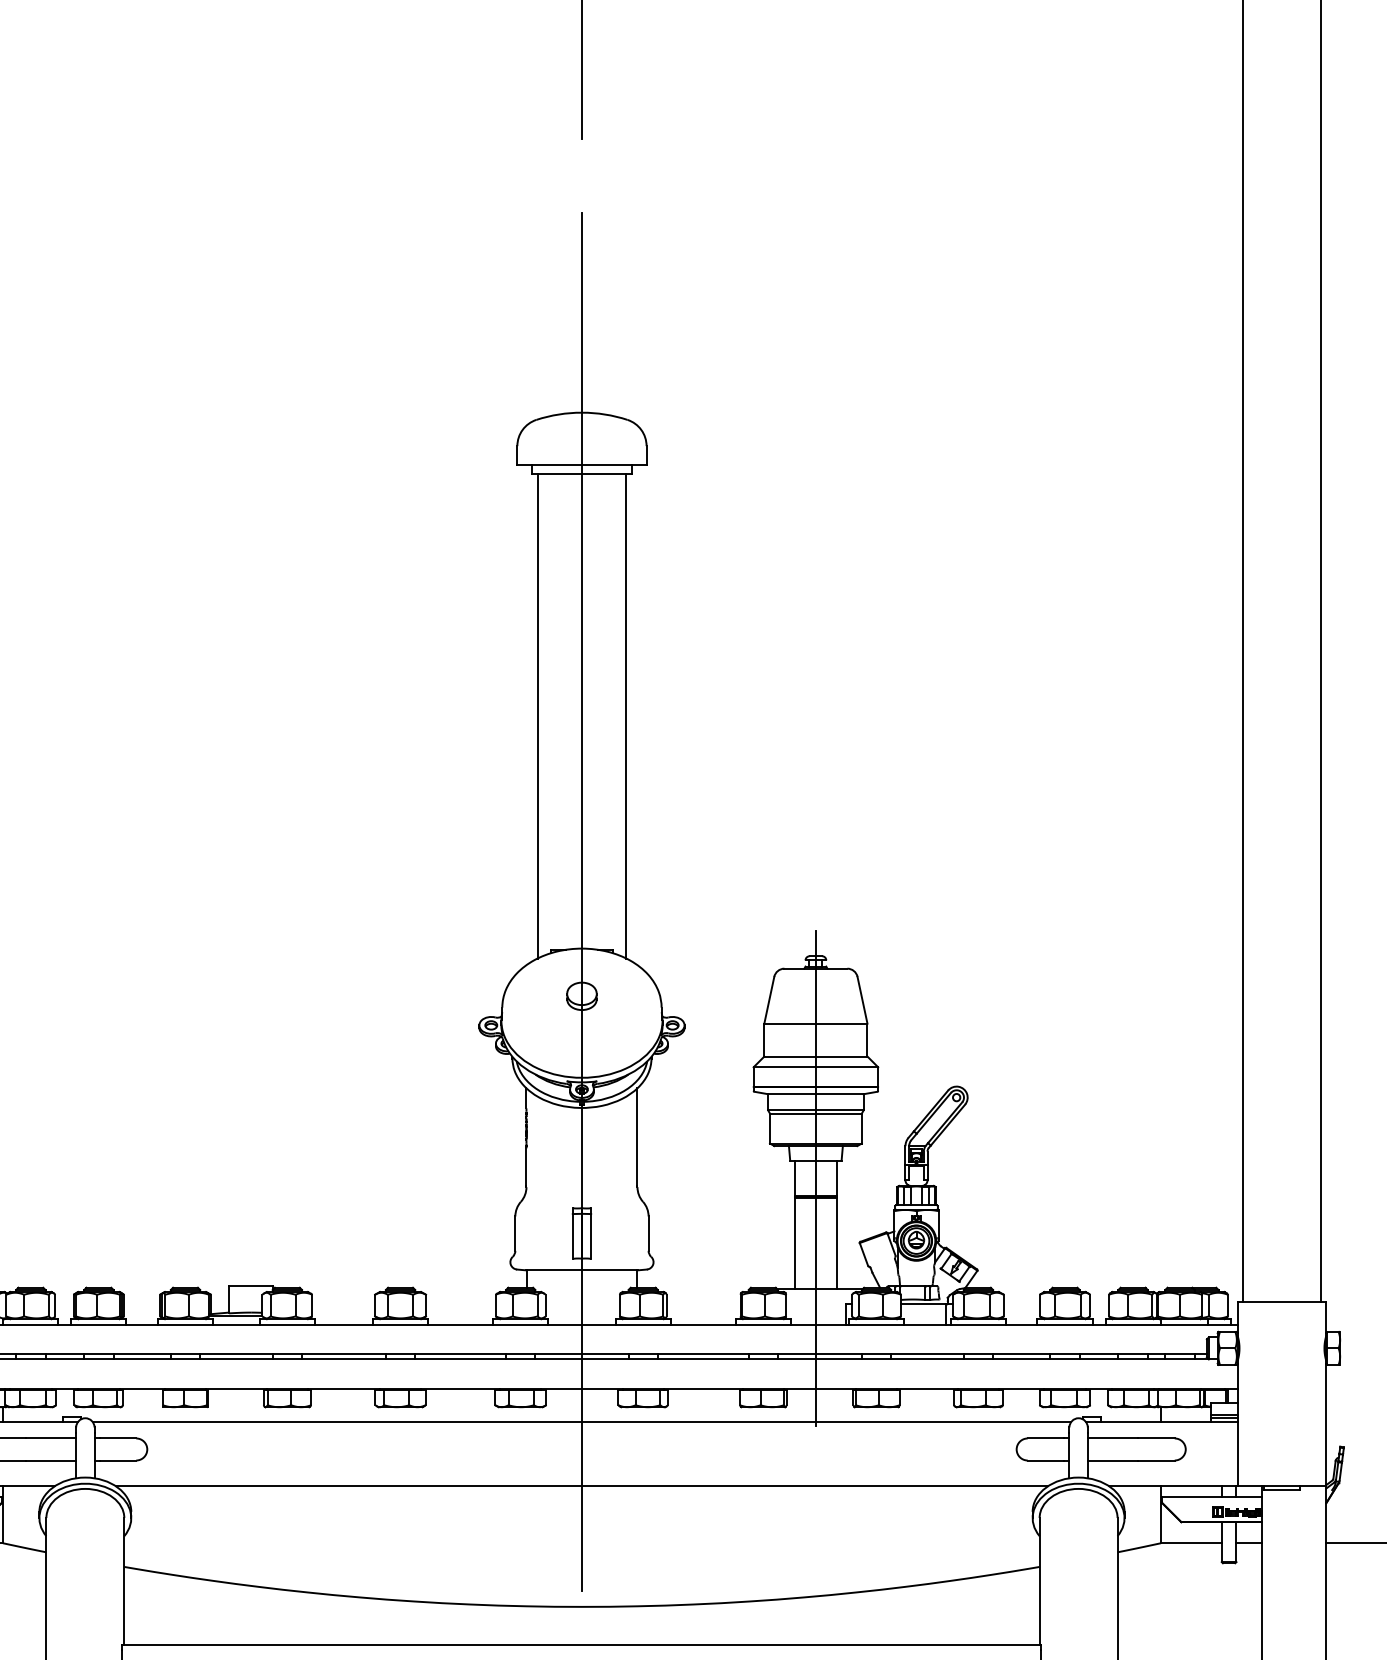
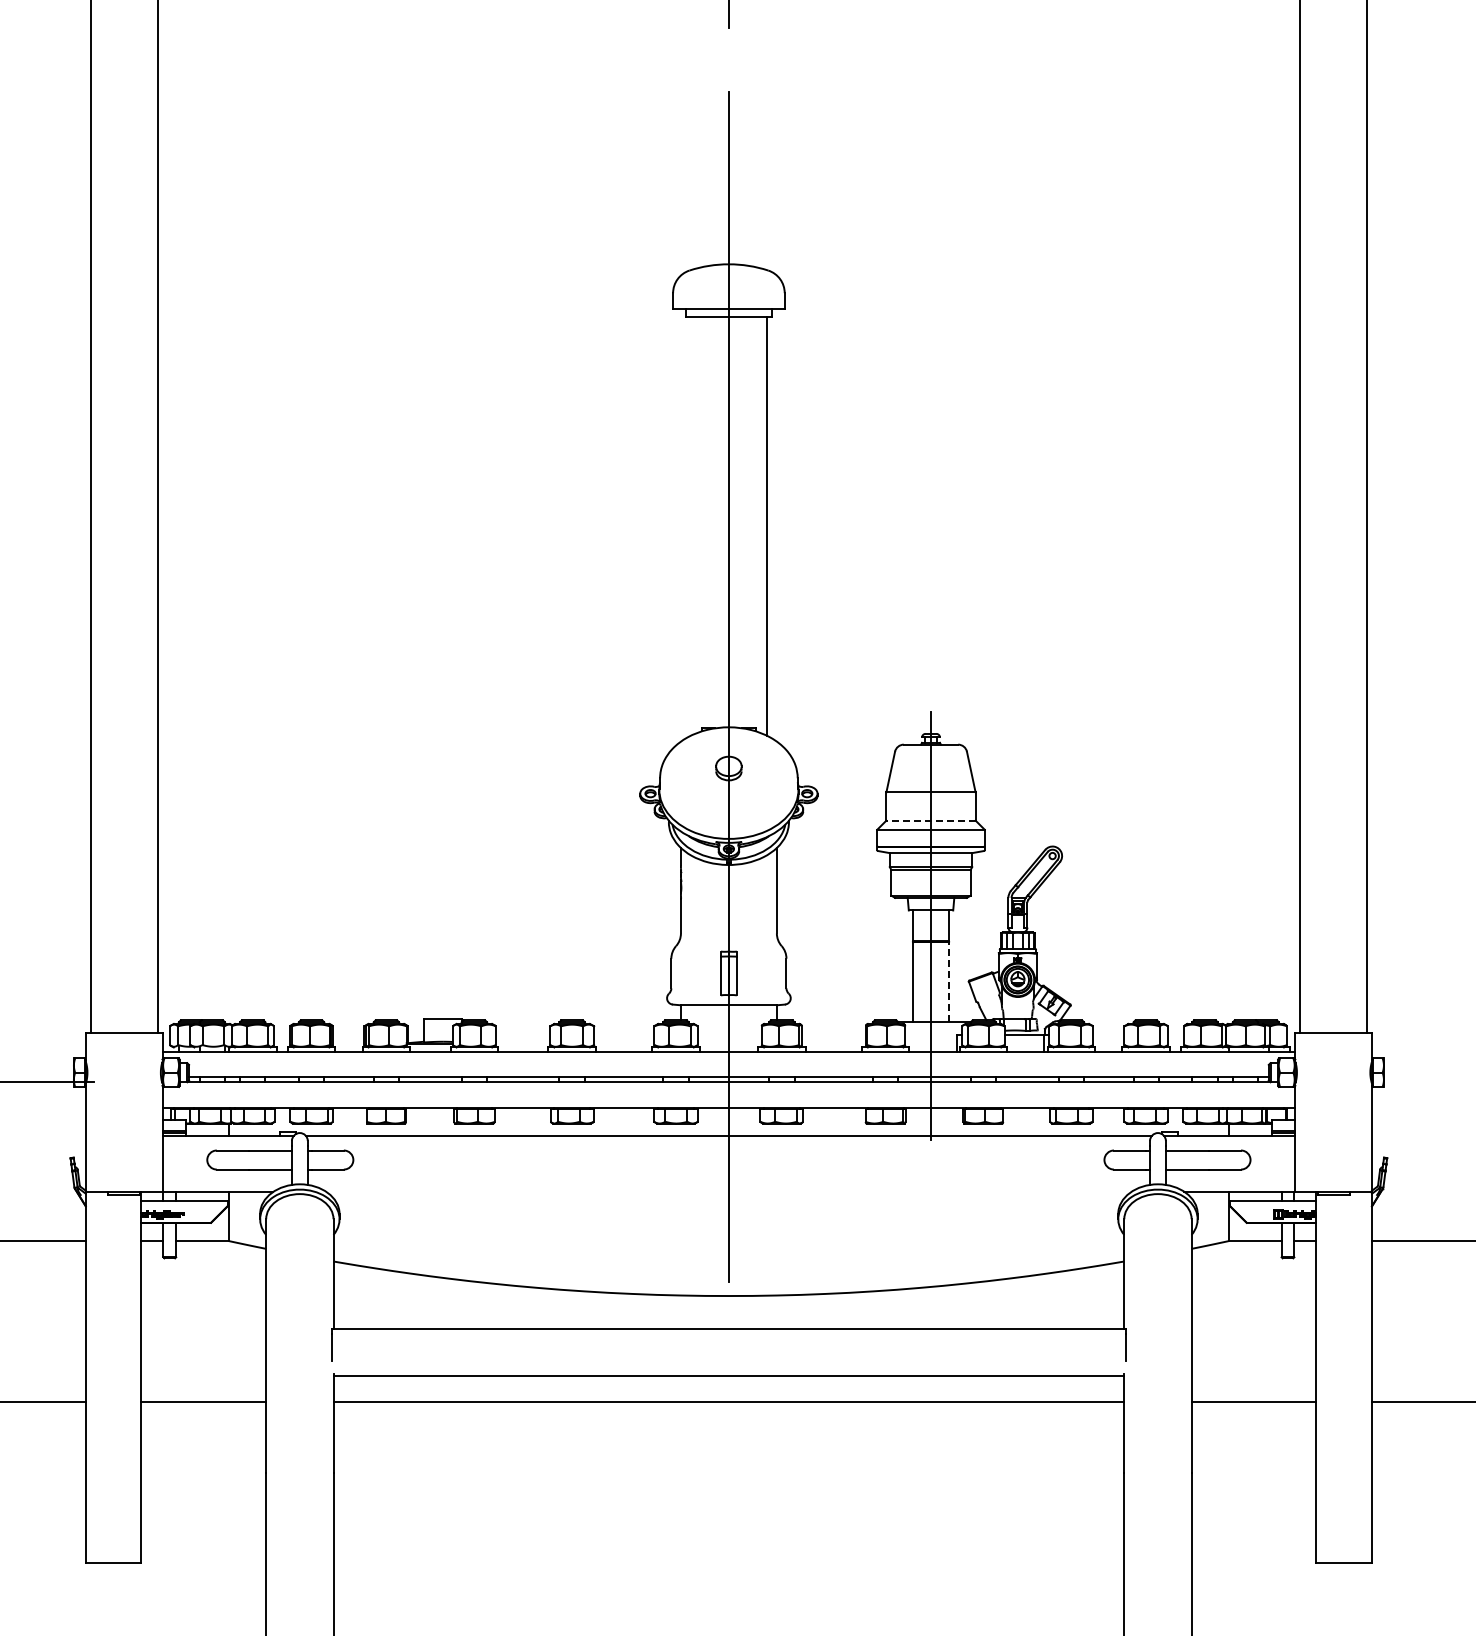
line: (537, 716) -> (690, 526), removed
line: (816, 1056) -> (931, 820), solid -> dashed
line: (836, 1243) -> (948, 982), solid -> dashed
line: (581, 1485) -> (728, 1191), removed

